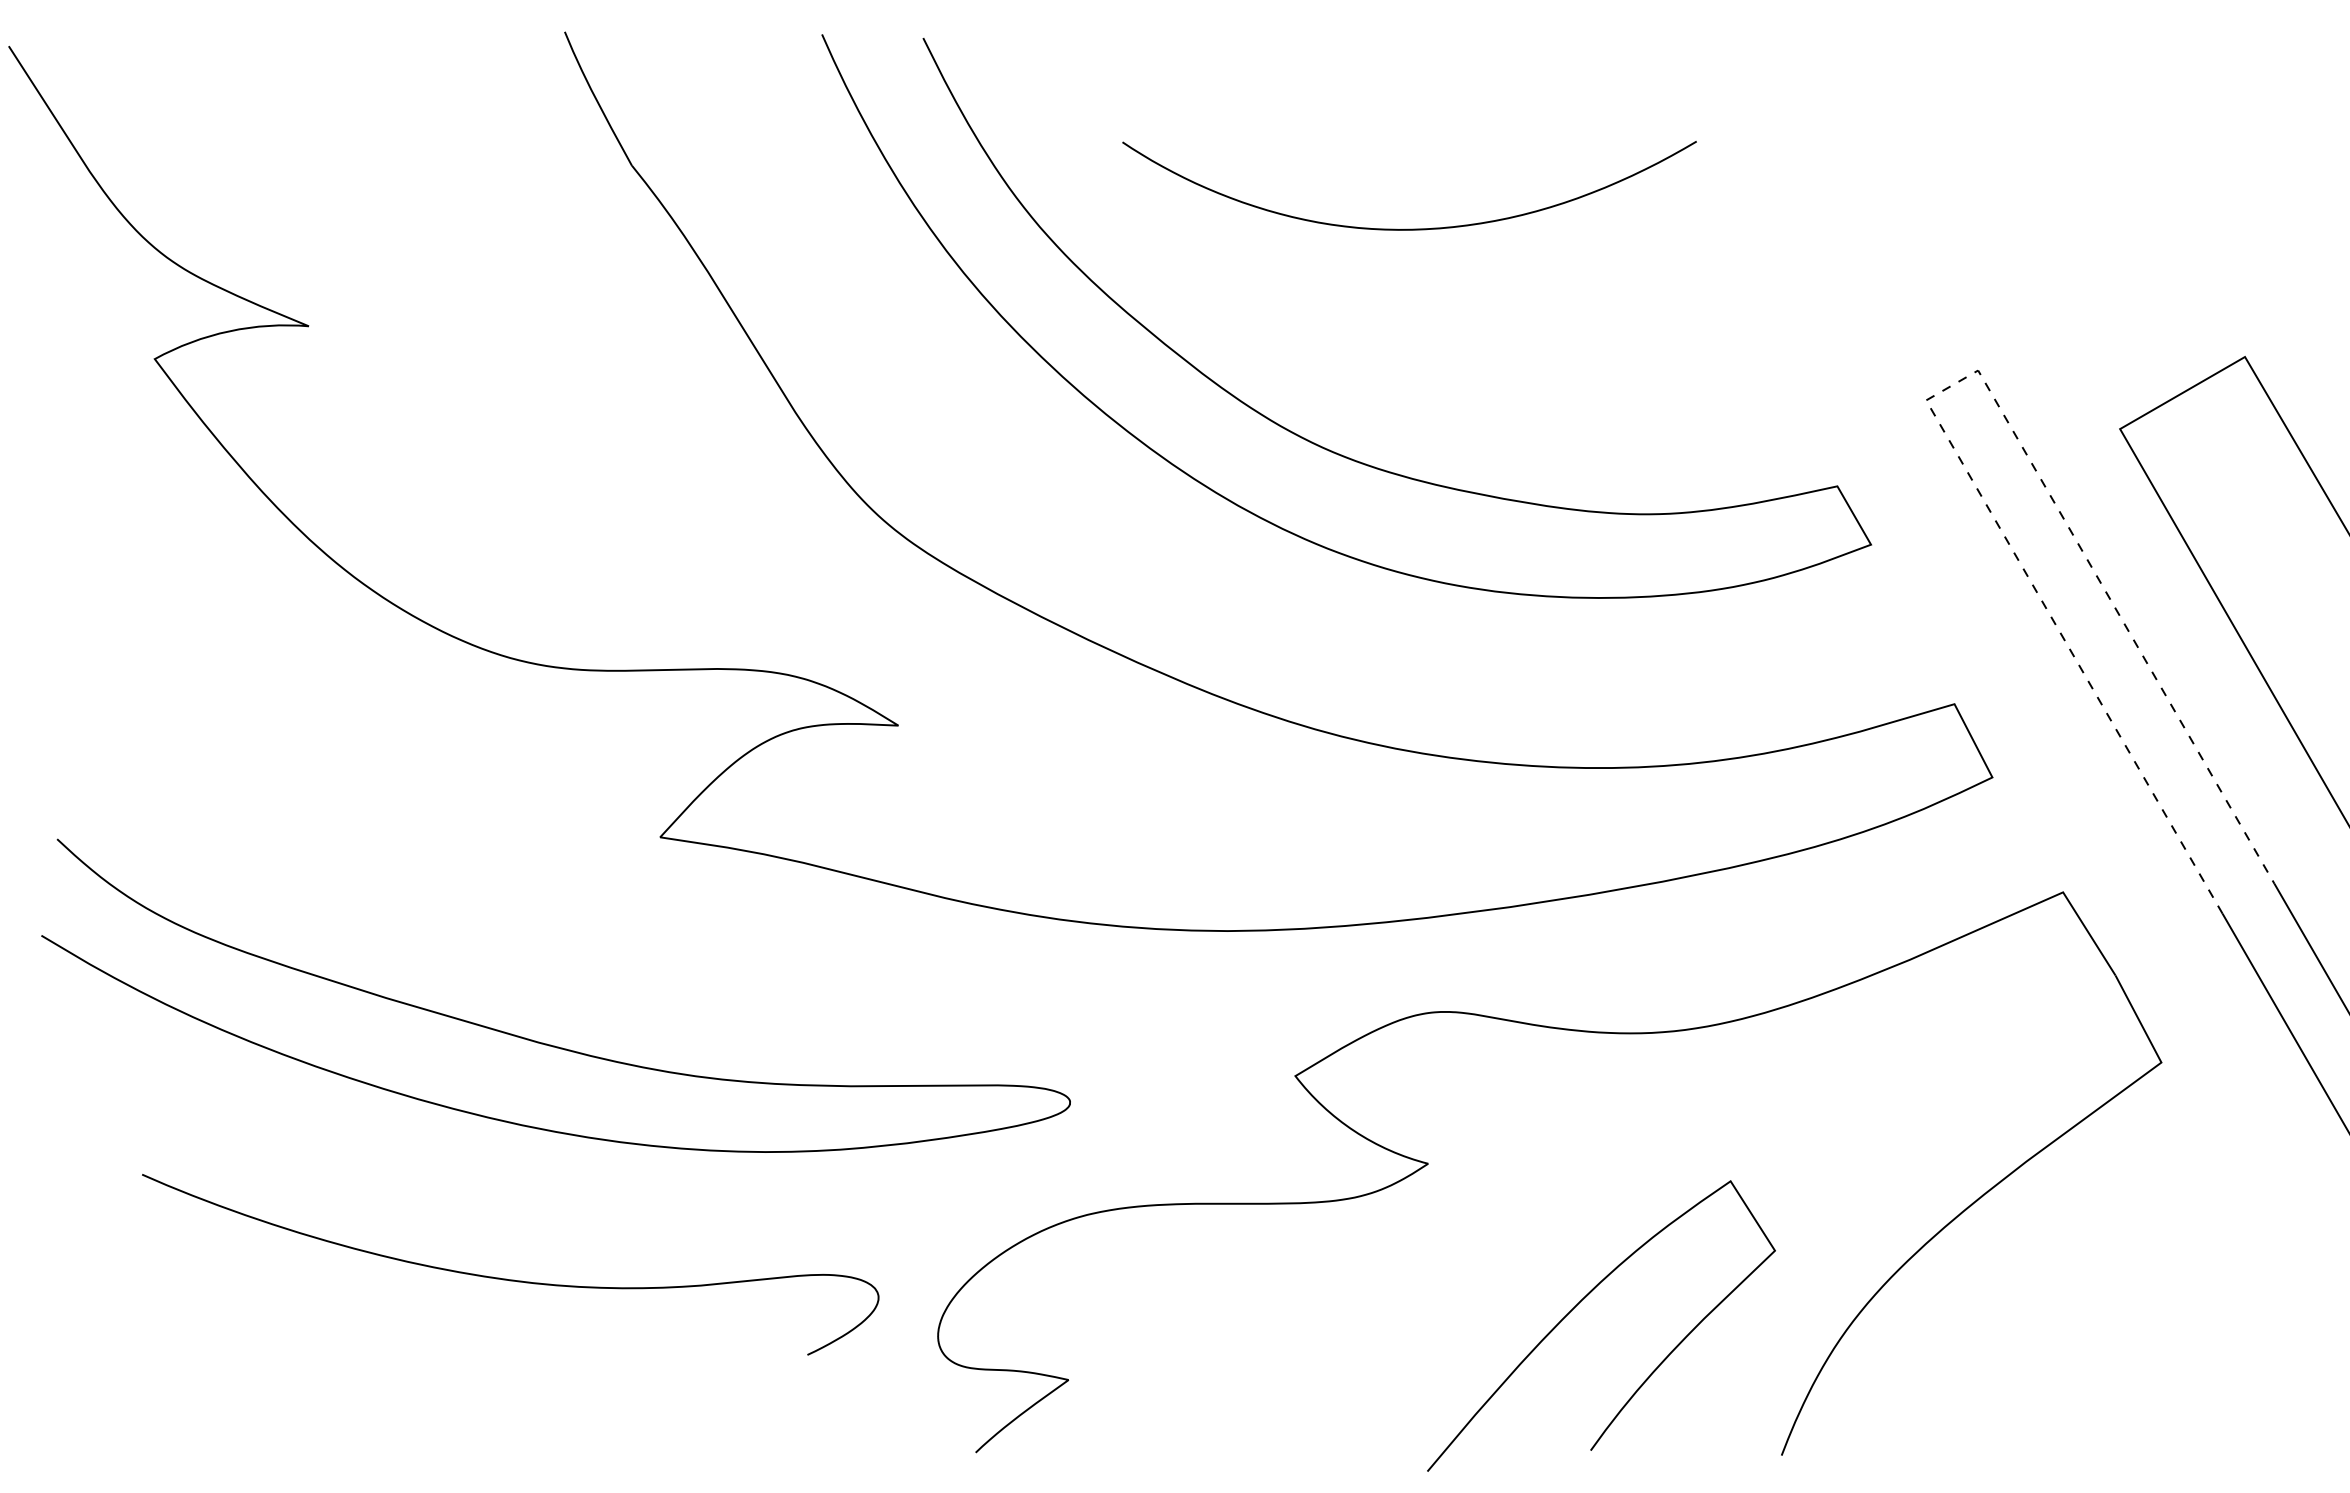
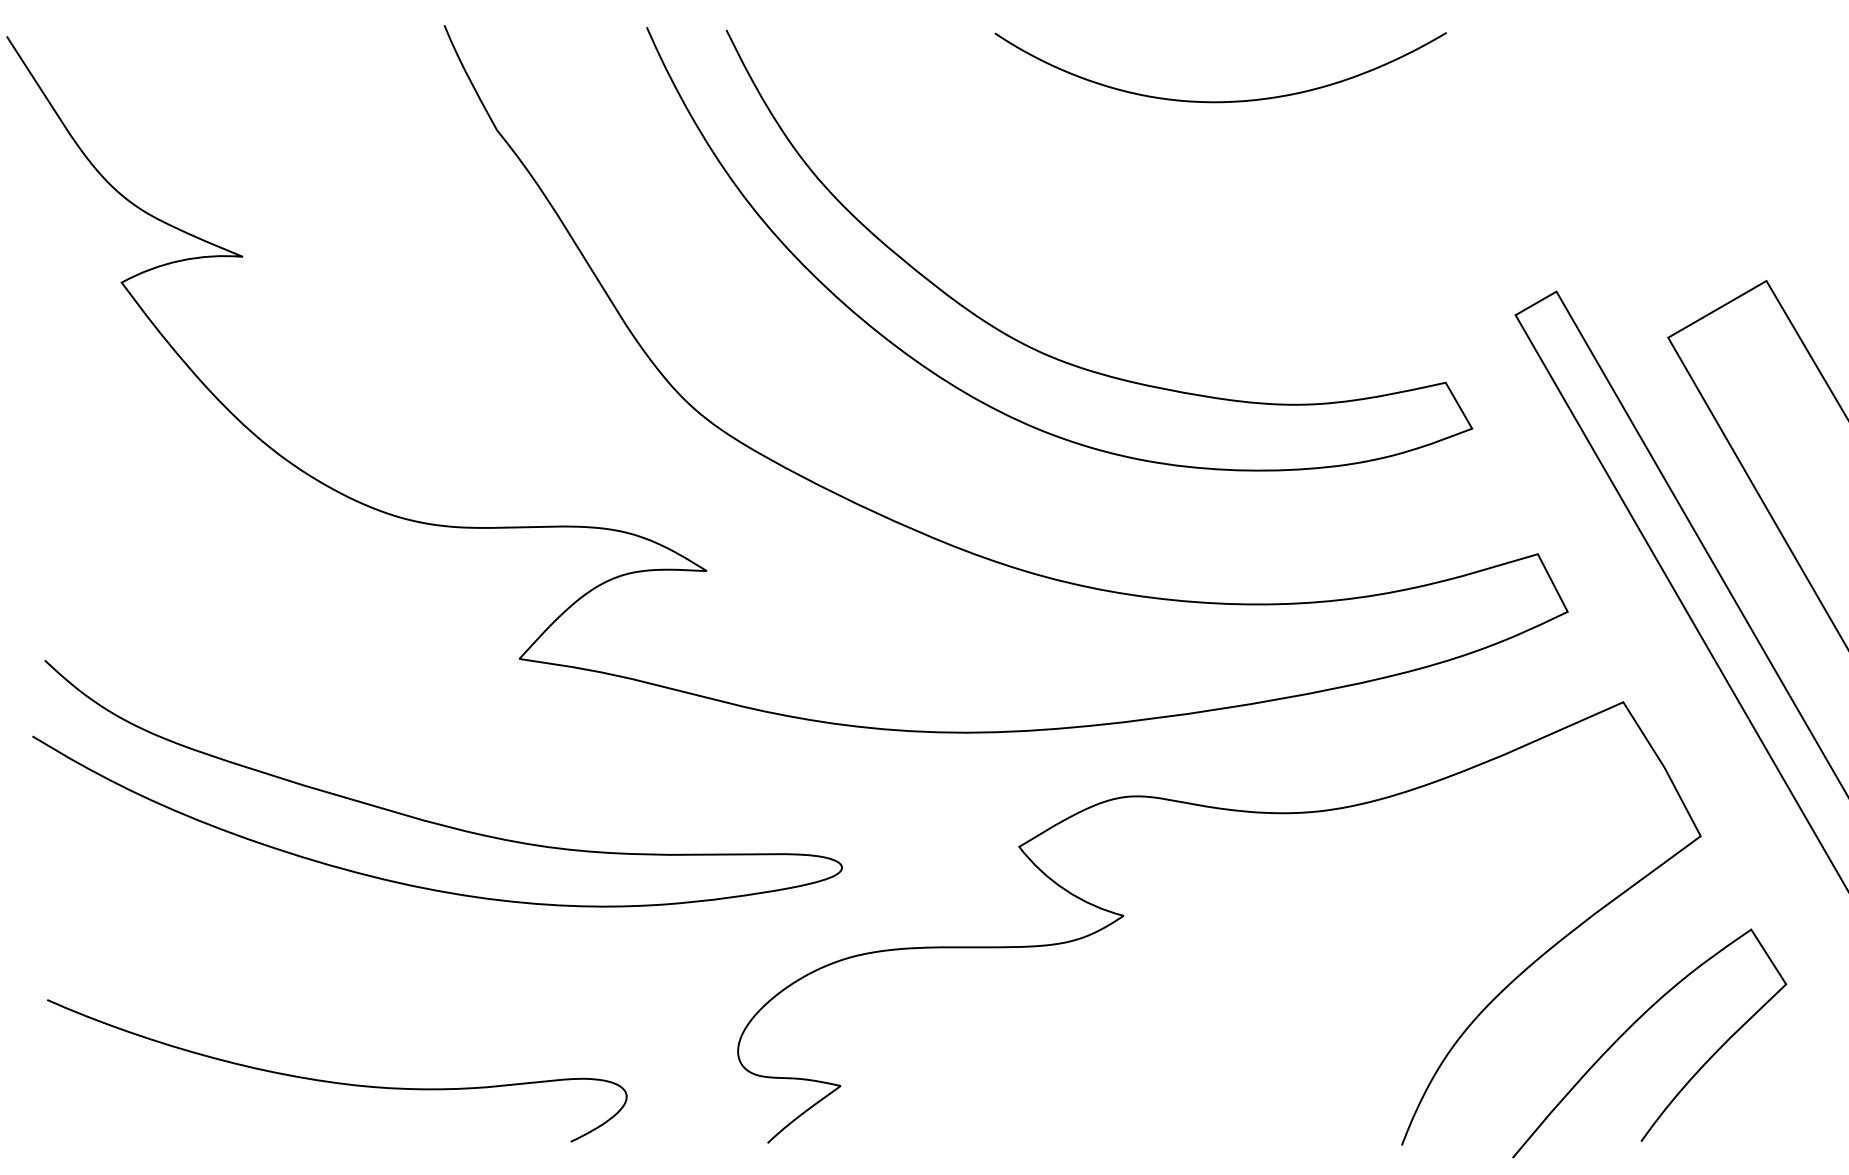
curve: (1409, 228) -> (1220, 101), moved
line: (1952, 385) -> (1536, 303), dashed -> solid
curve: (506, 1278) -> (333, 1081), moved
curve: (1579, 1303) -> (1632, 1025), moved

